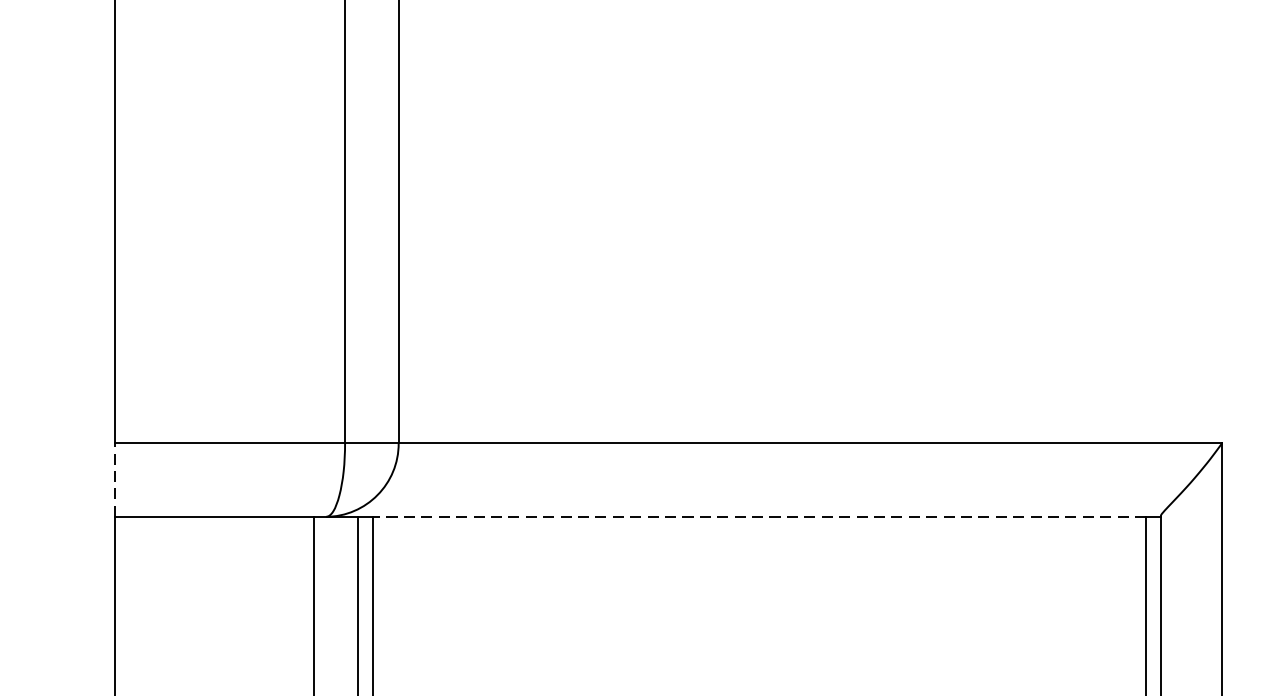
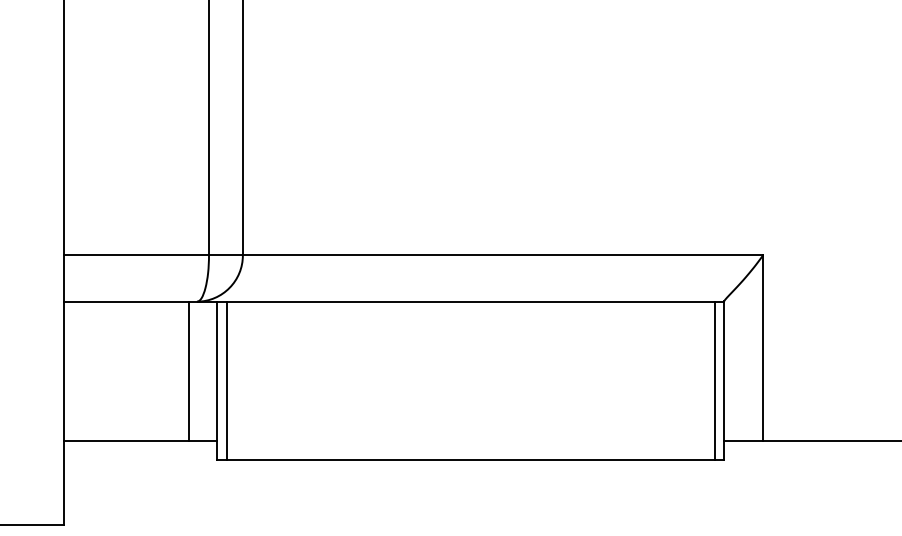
line: (114, 478) -> (63, 277), dashed -> solid
line: (758, 516) -> (470, 301), dashed -> solid

